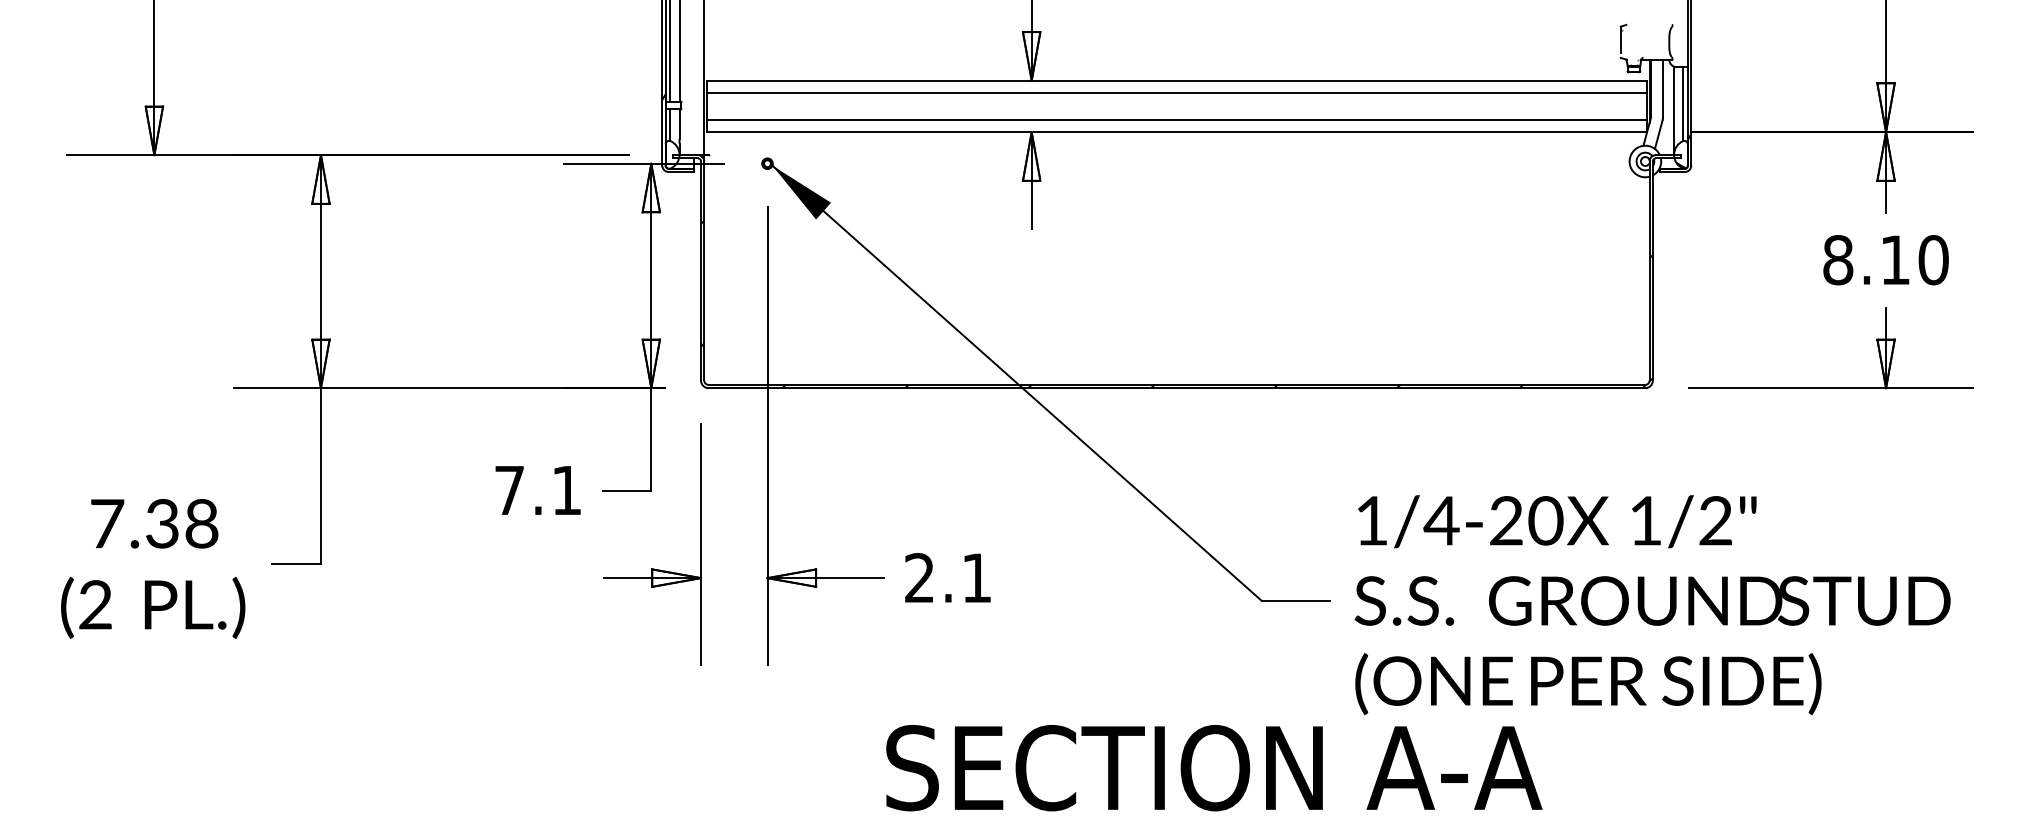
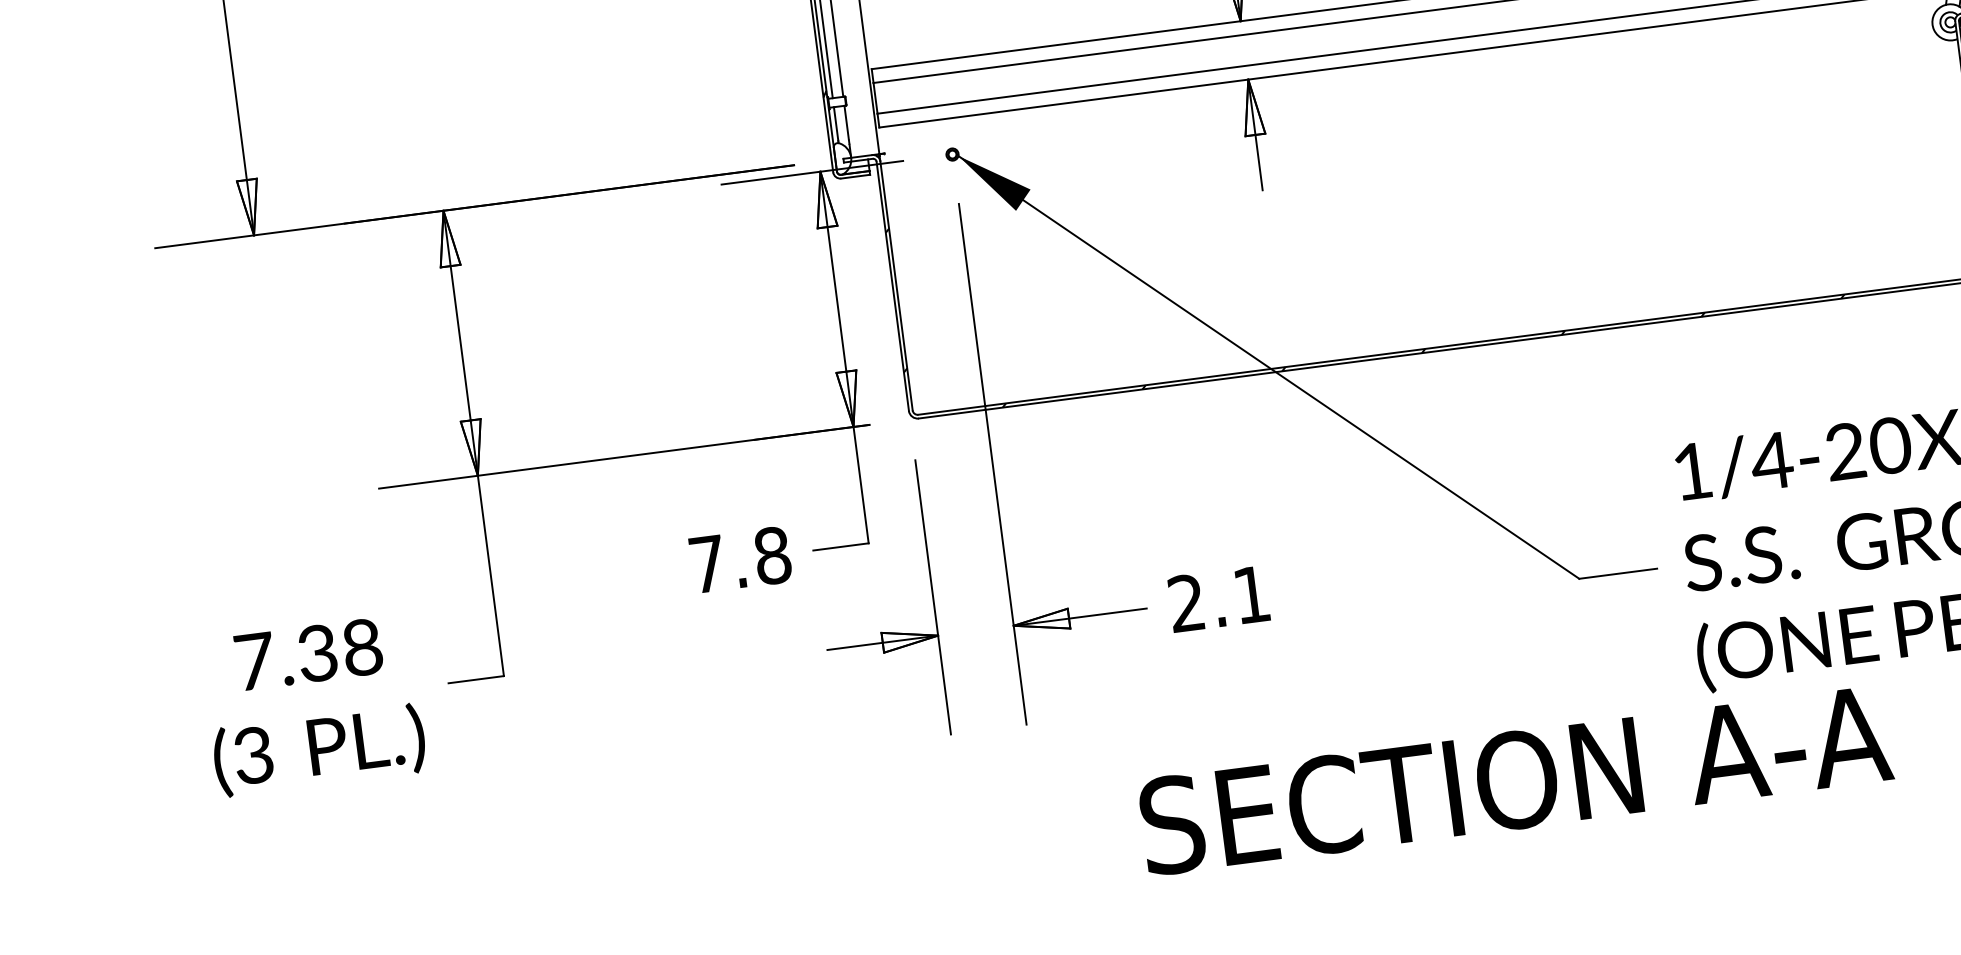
text: (567, 490) -> (773, 555), 7.1 -> 7.8
text: (95, 605) -> (253, 756), (2 -> (3
text: (1214, 768) -> (1516, 780), moved

